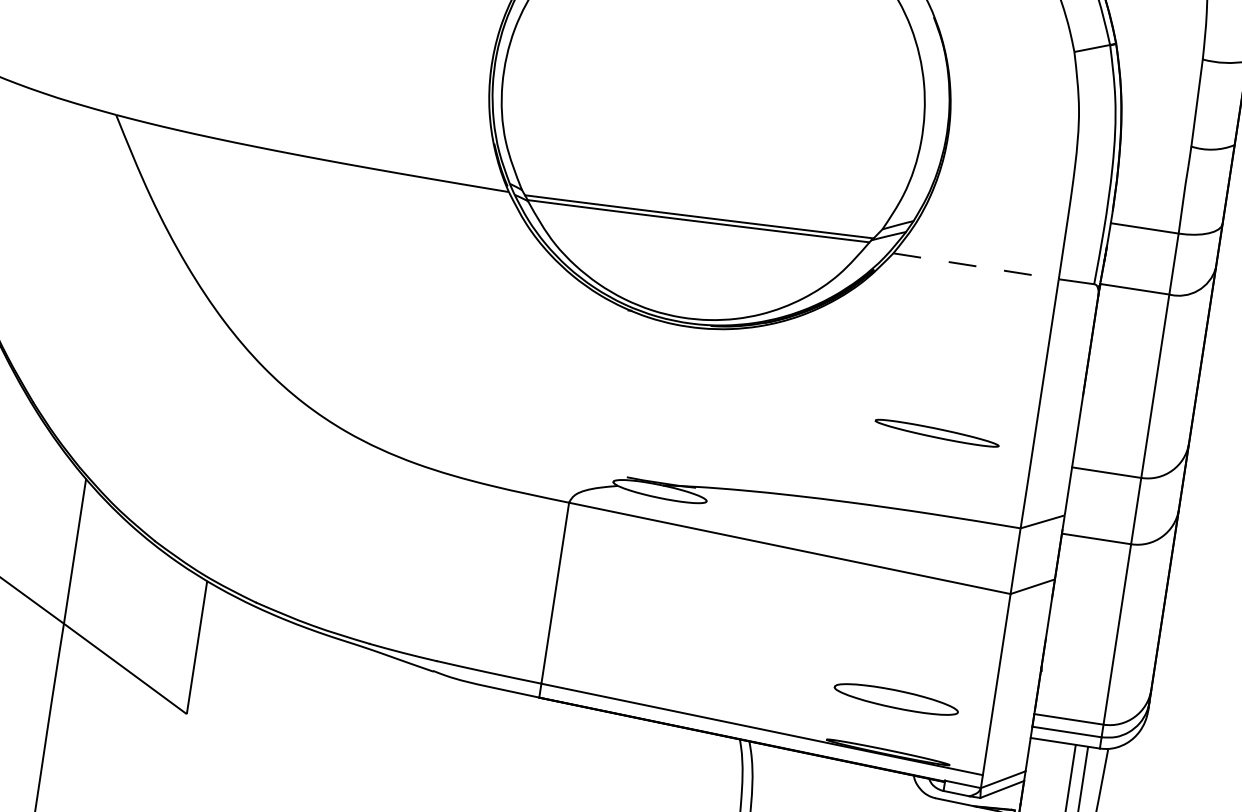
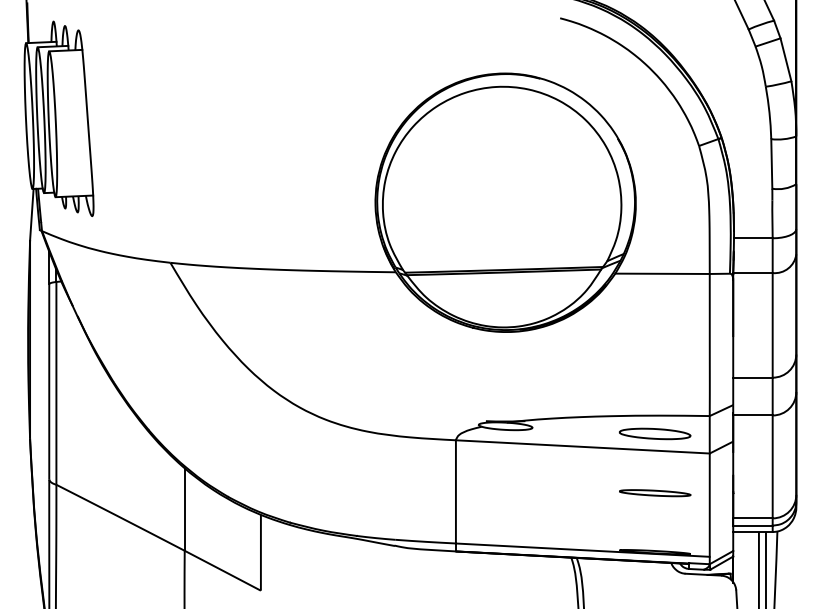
line: (977, 266) -> (663, 273), dashed -> solid
part: (937, 433) -> (655, 493), moved
part: (895, 698) -> (654, 433), moved

